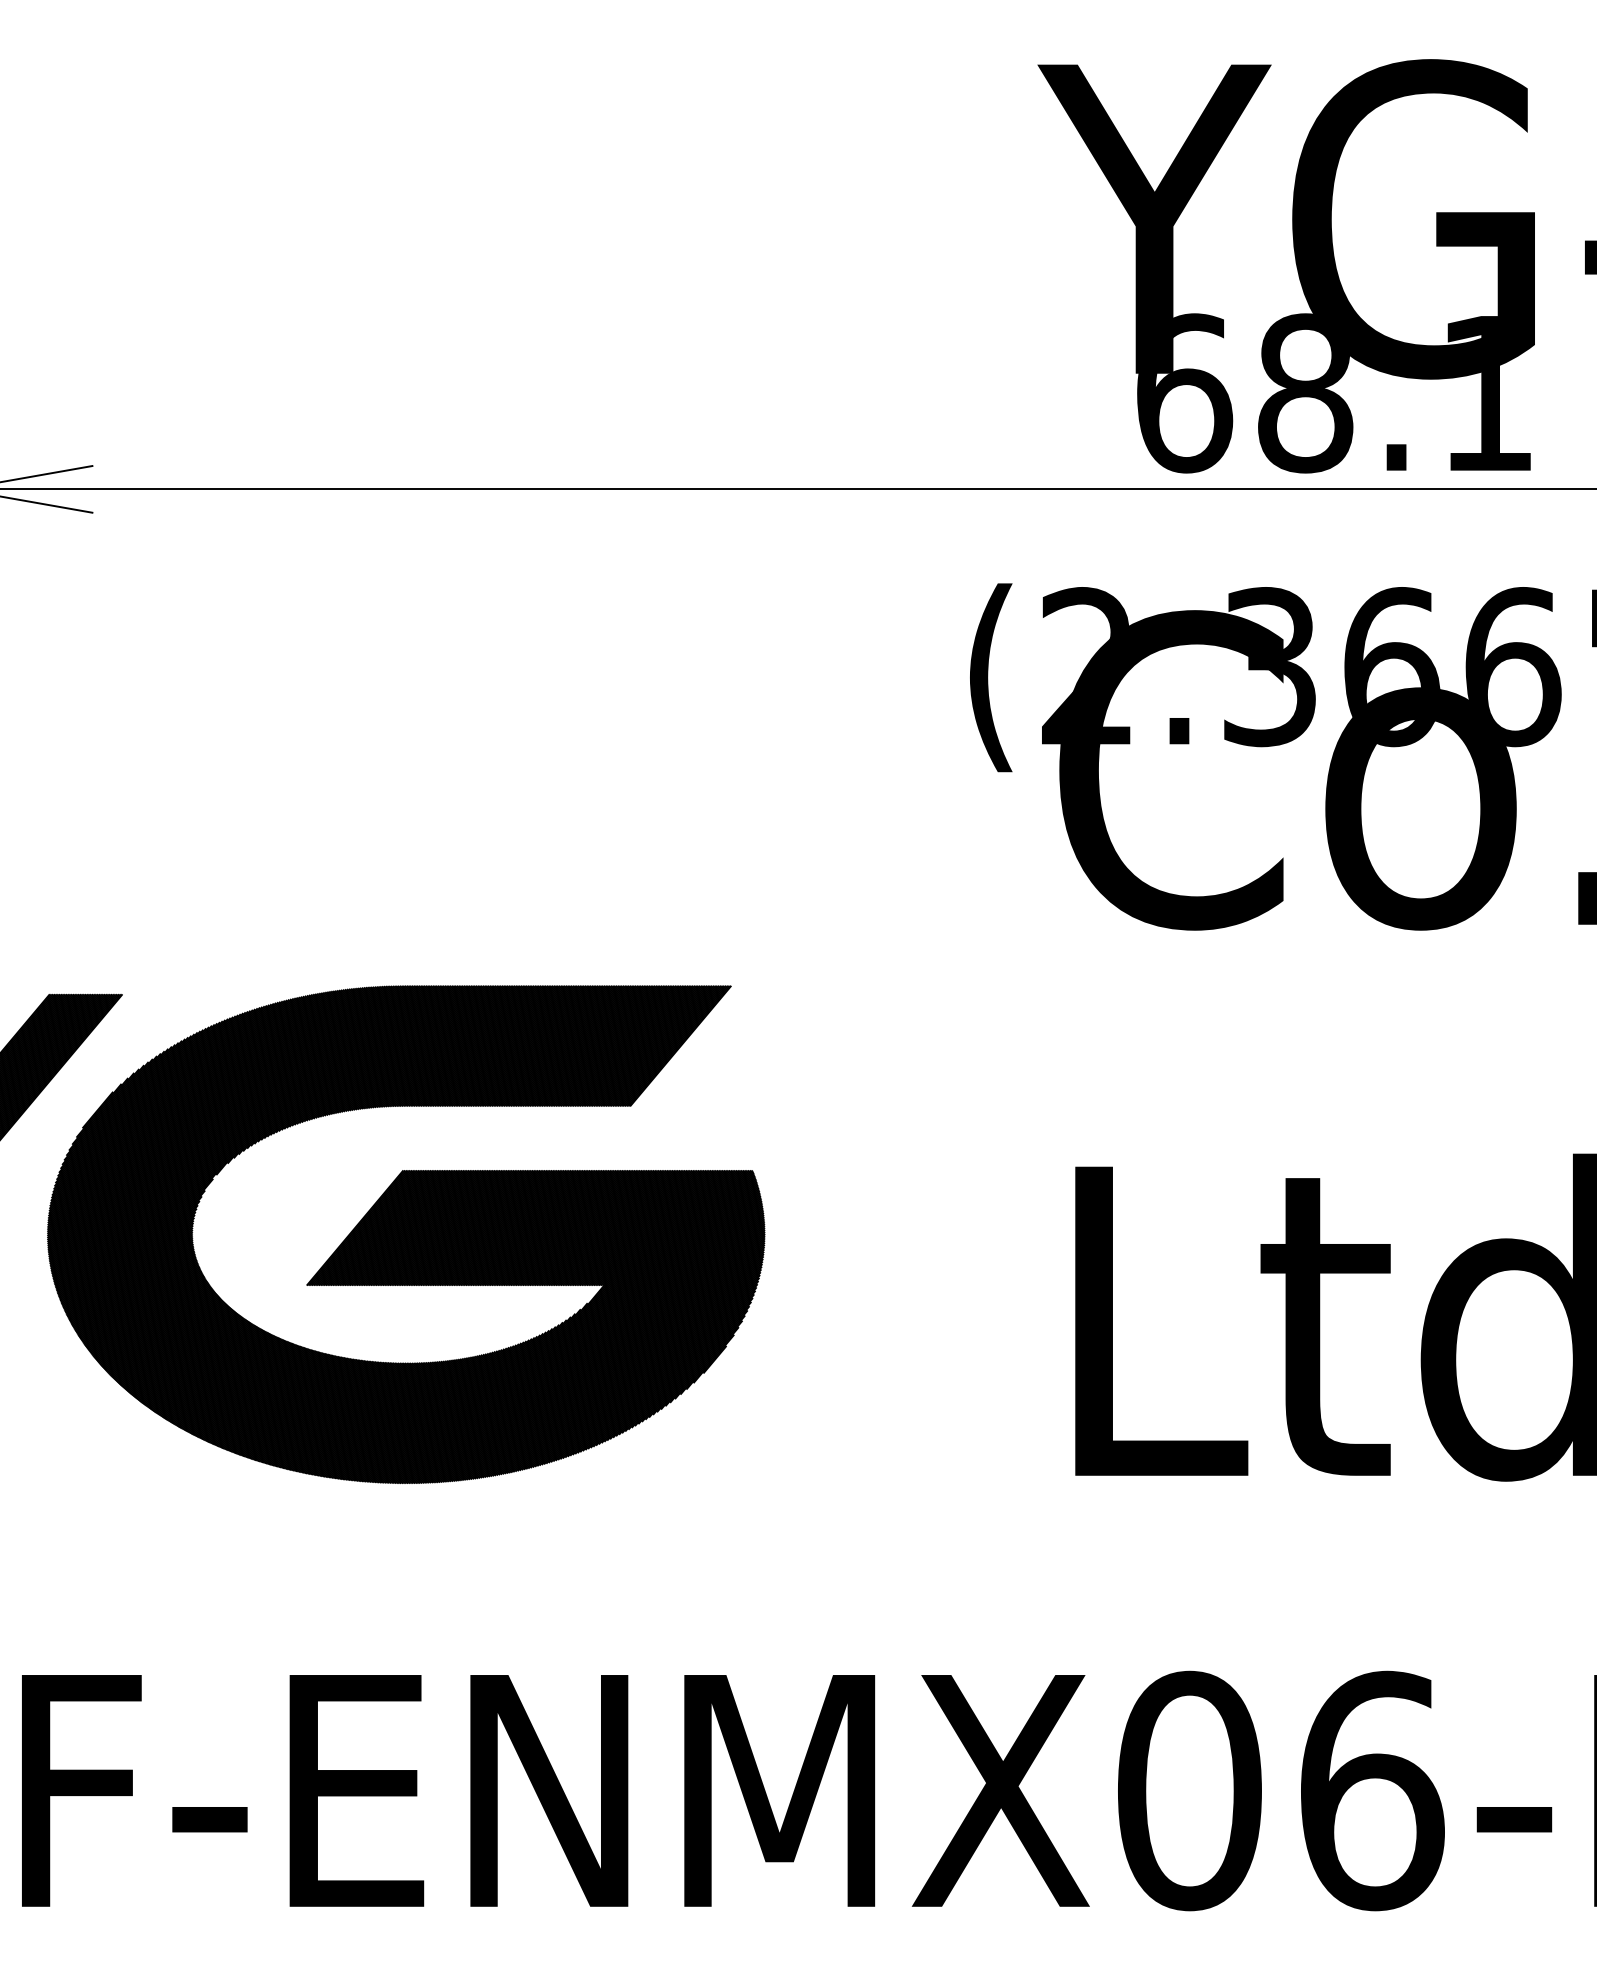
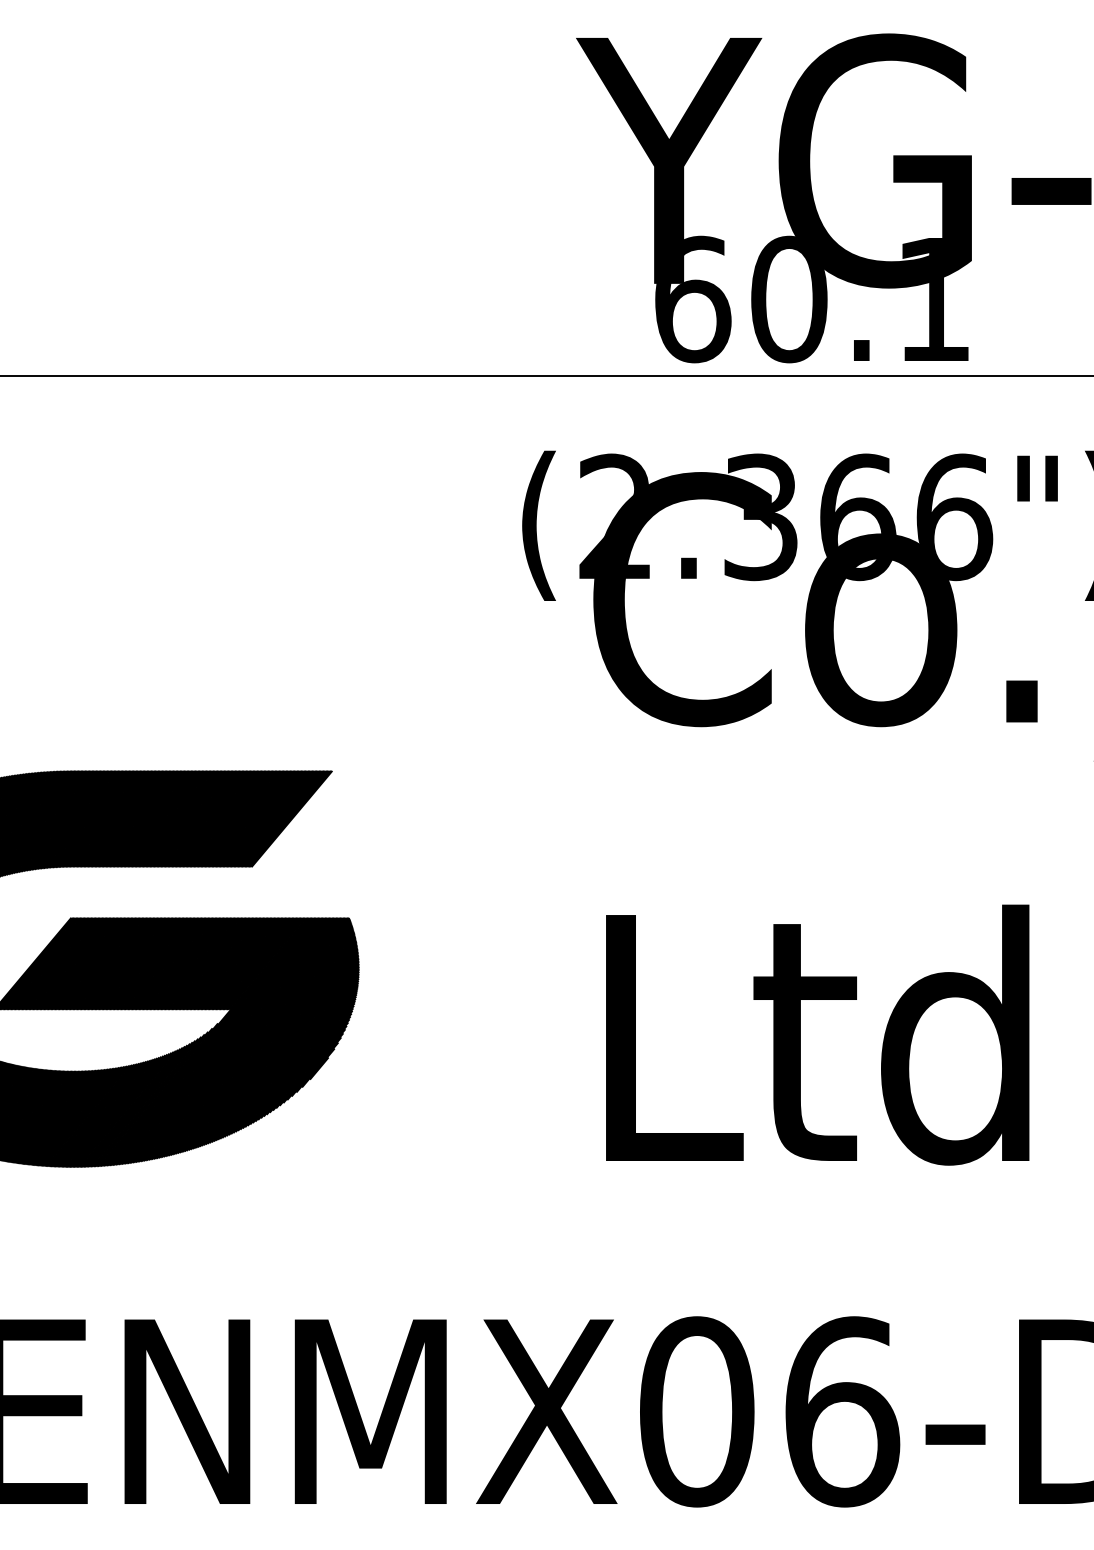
text: (1305, 393) -> (789, 299), 68.1 -> 60.1

